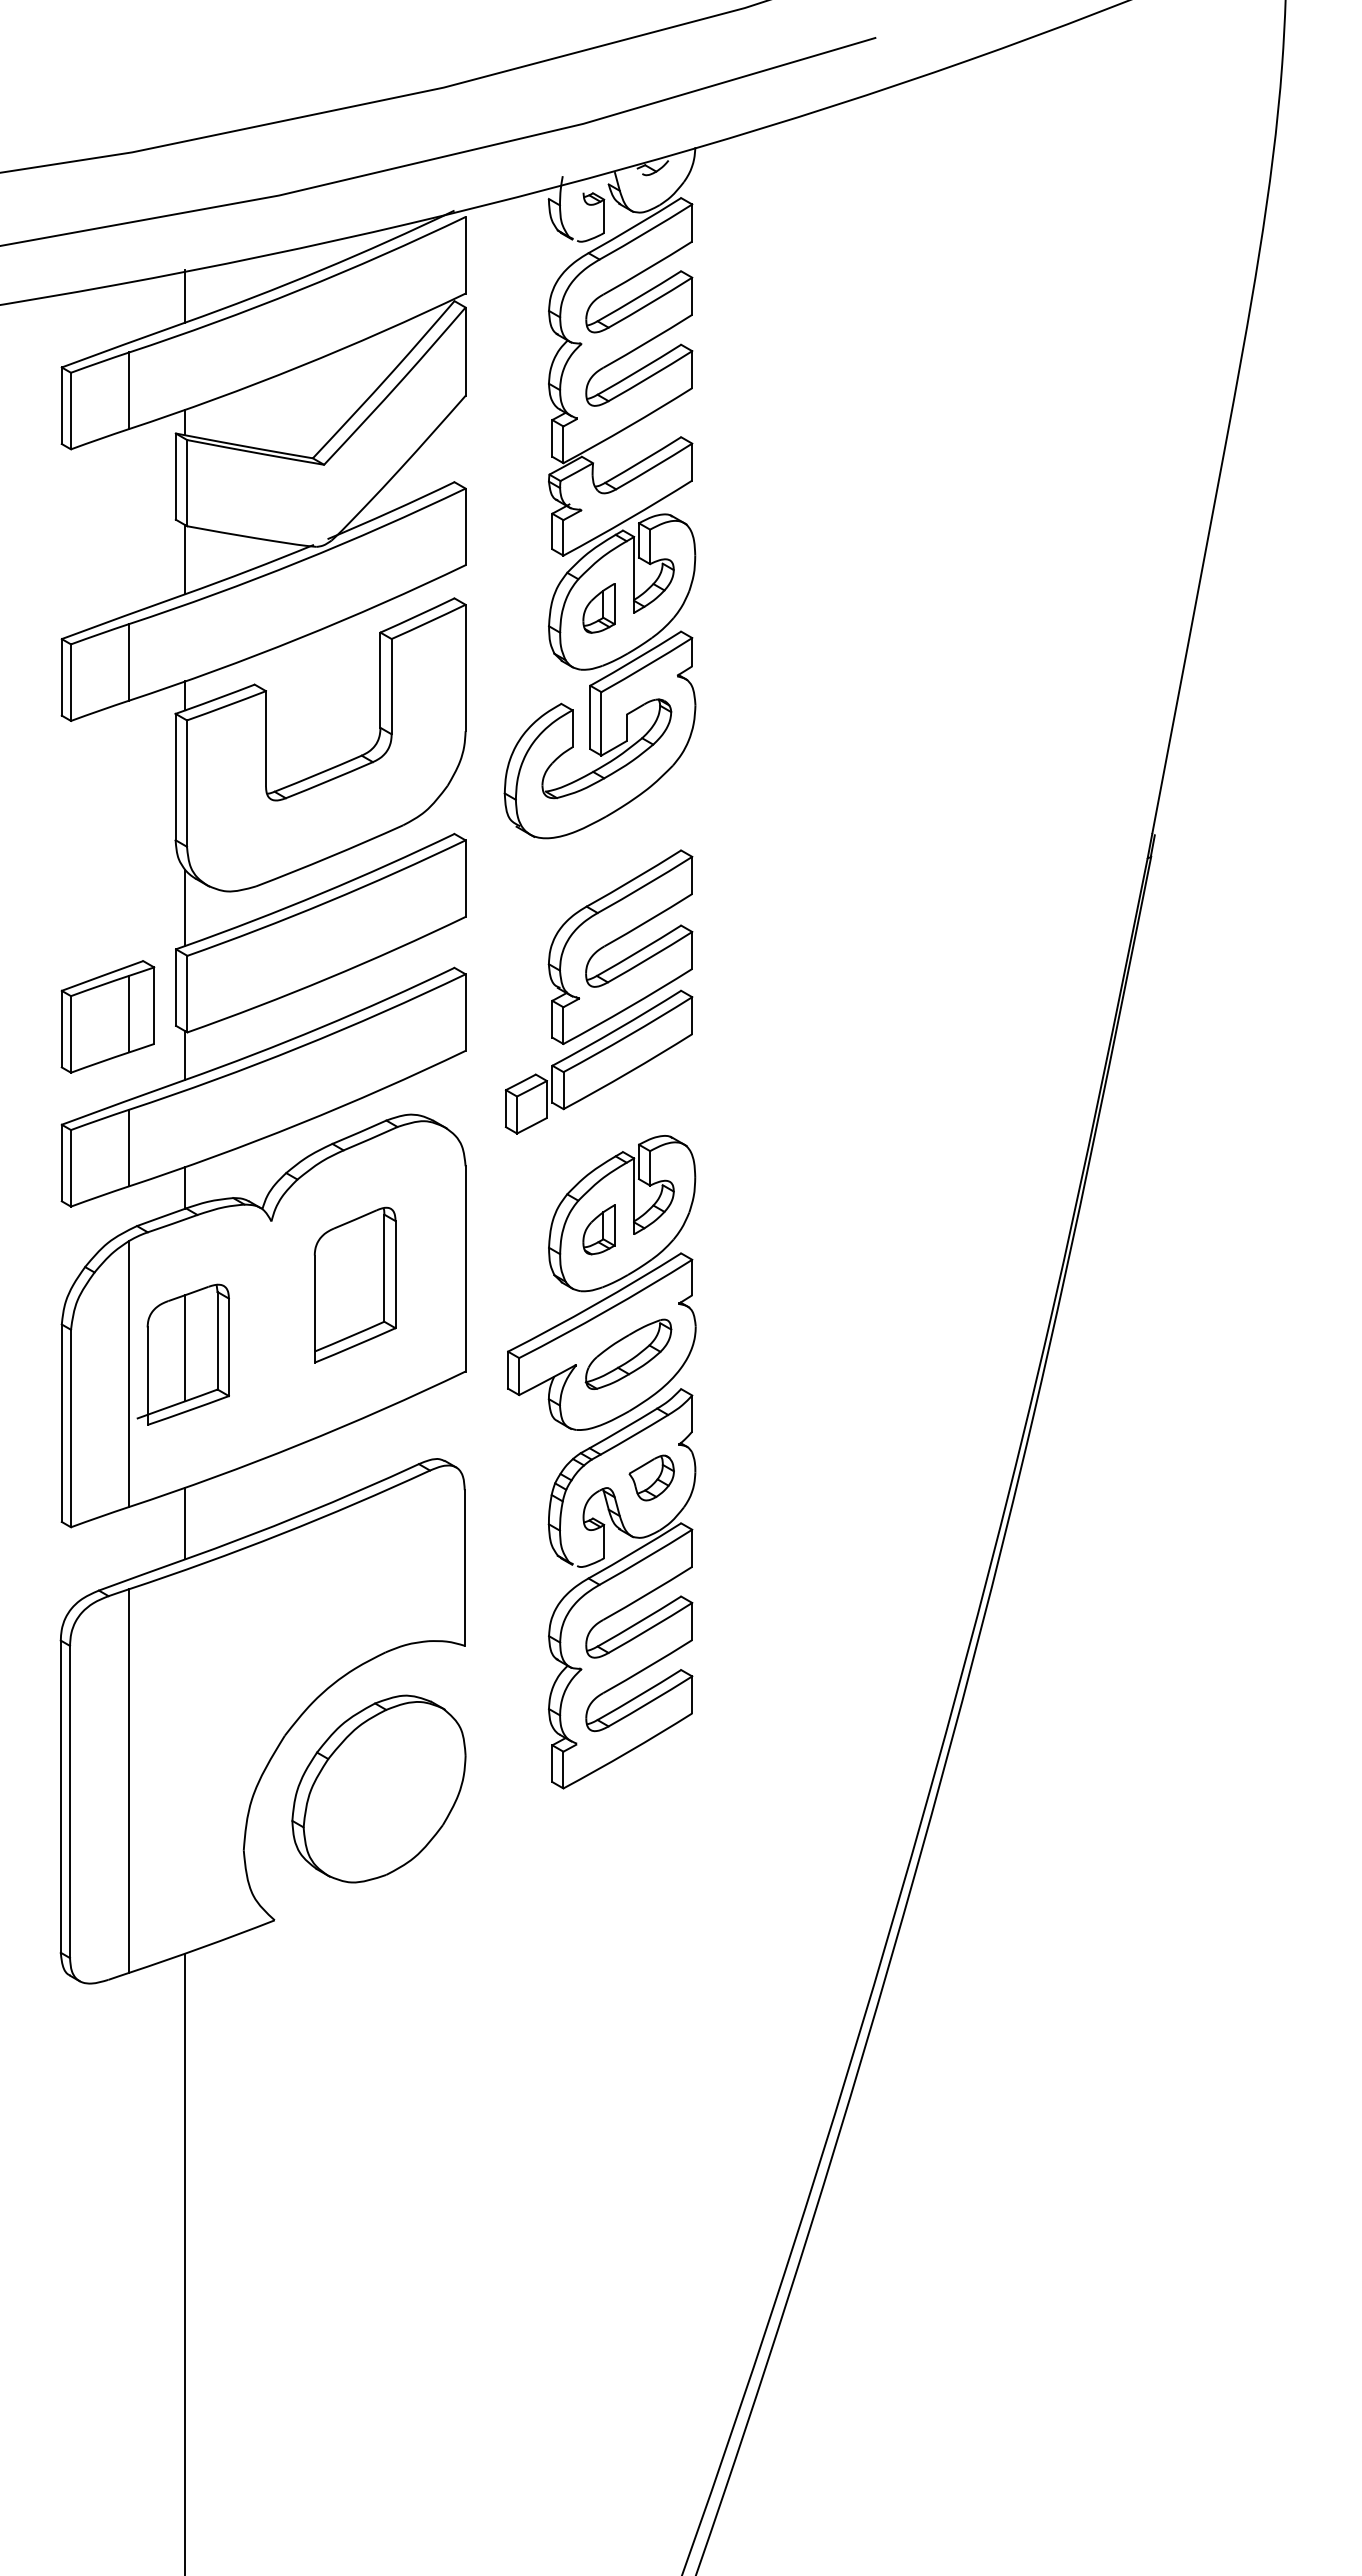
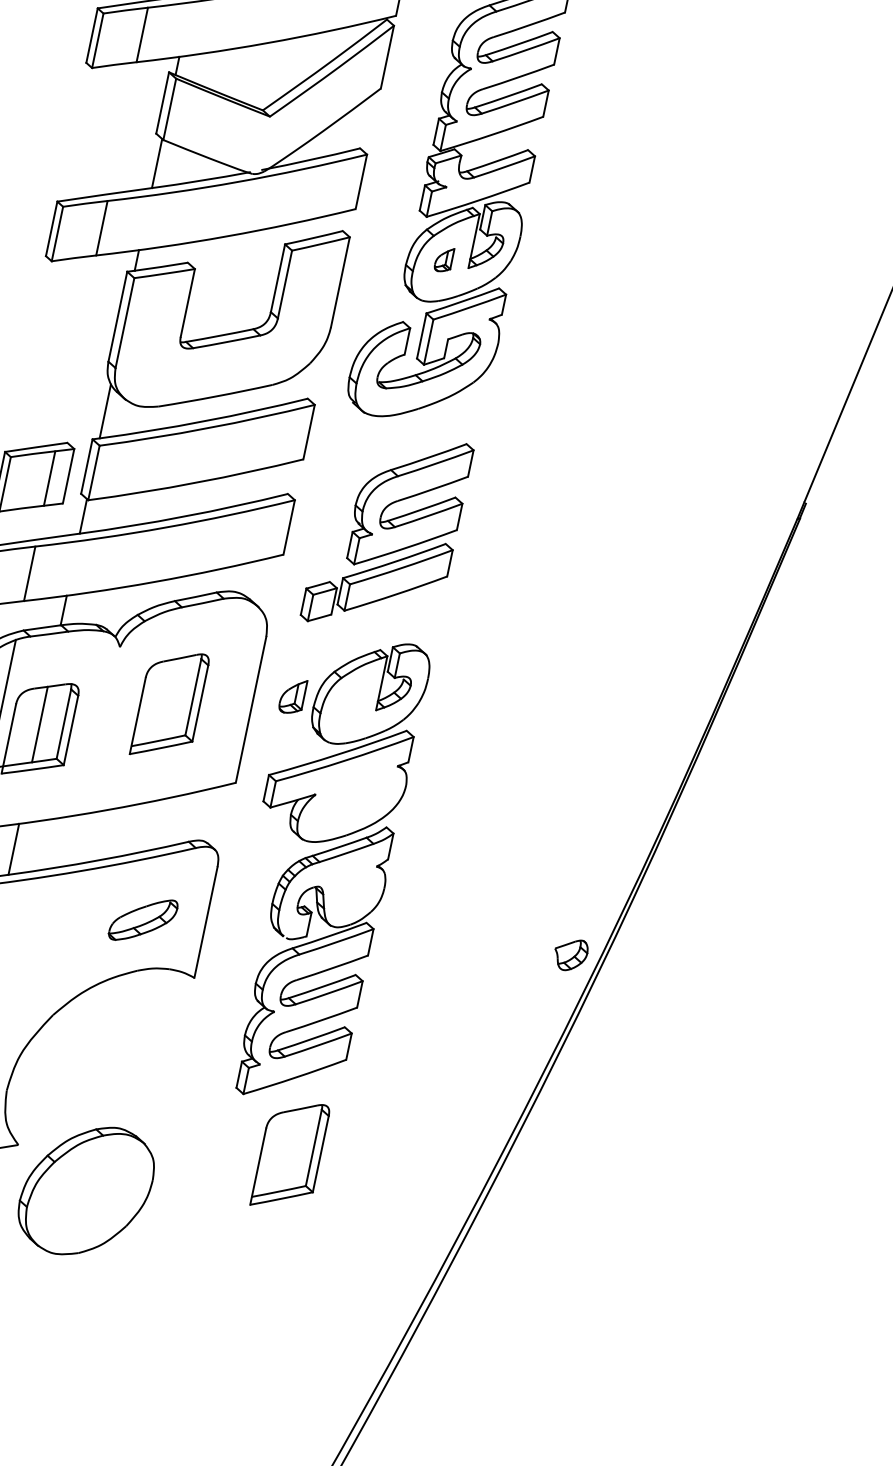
part: (598, 608) -> (443, 259), size x0.7
part: (598, 1229) -> (292, 695), moved
part: (628, 1353) -> (143, 919), moved
part: (651, 1477) -> (570, 954), moved
part: (378, 1788) -> (85, 1190), moved
part: (643, 1857) -> (290, 1155), added

